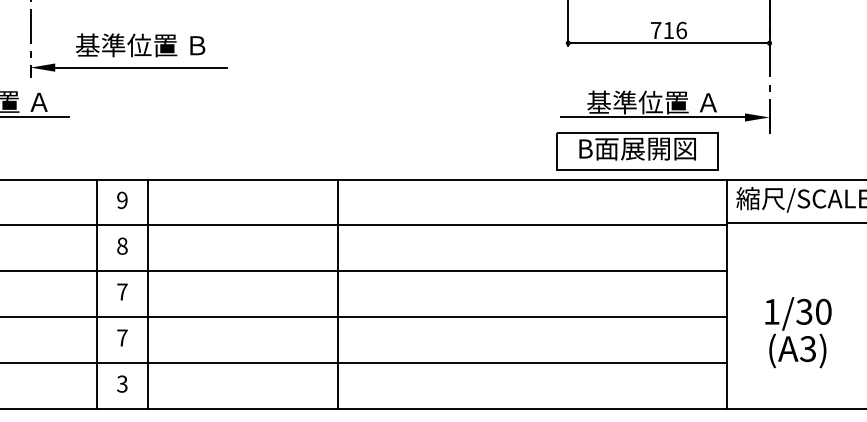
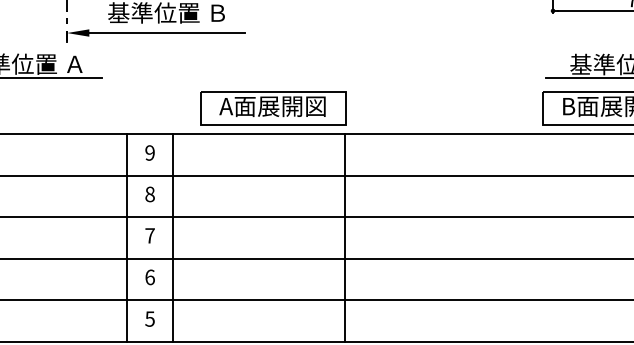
part: (258, 151) -> (273, 108), added
text: (122, 337) -> (150, 276), 7 -> 6
text: (122, 383) -> (150, 318), 3 -> 5

